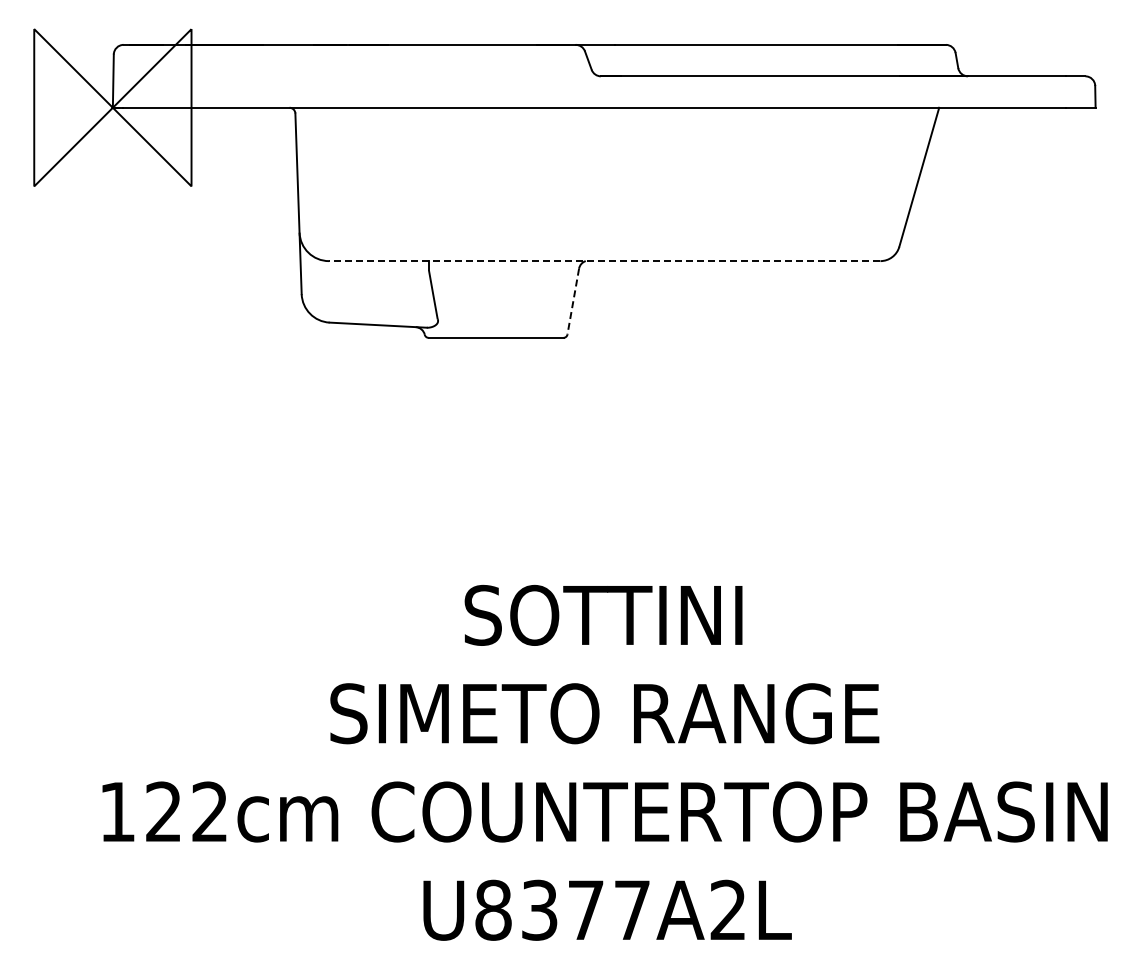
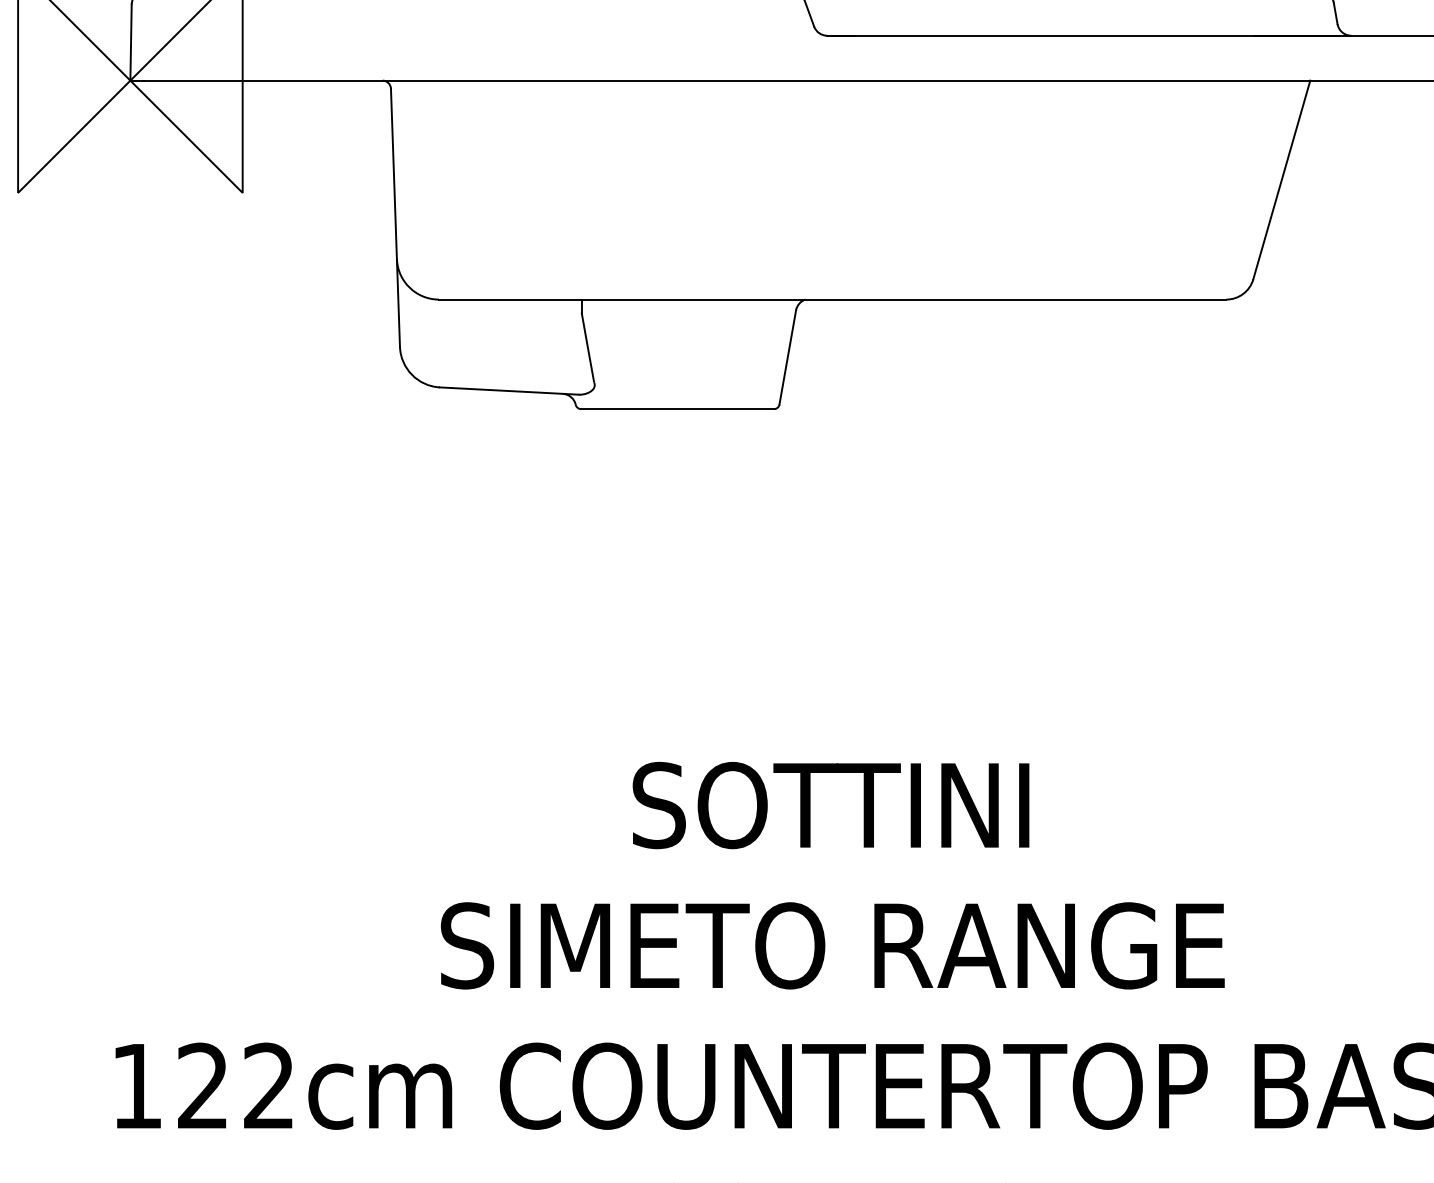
line: (604, 261) -> (832, 300), dashed -> solid
line: (573, 302) -> (788, 358), dashed -> solid

